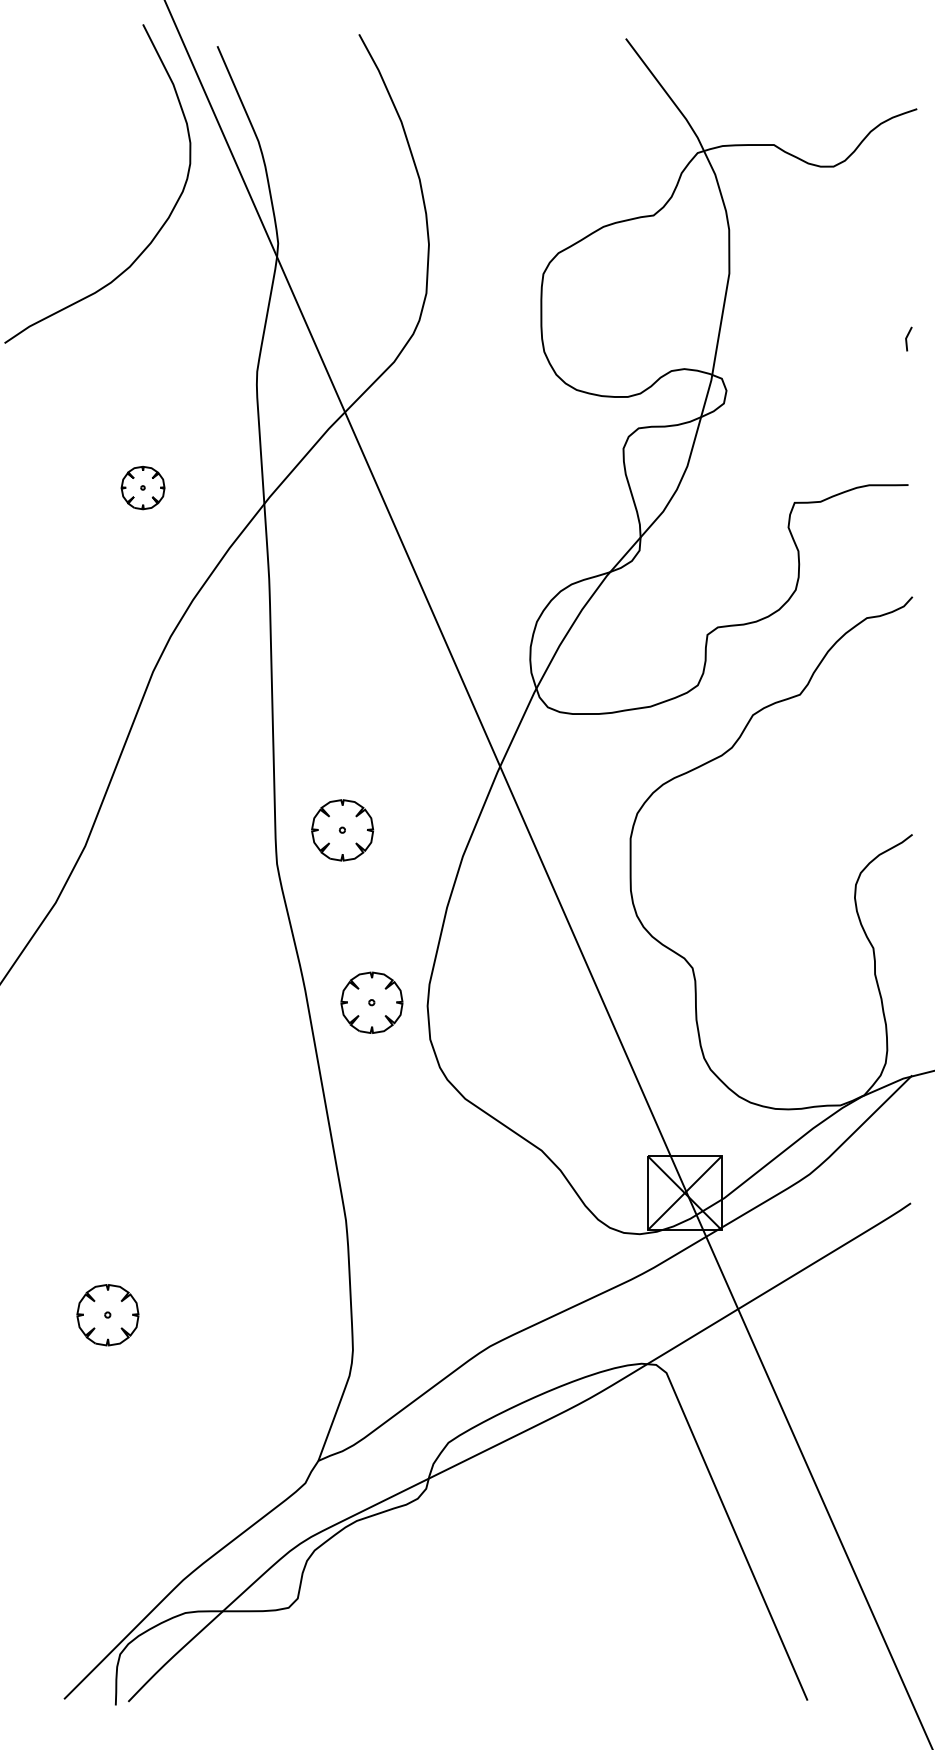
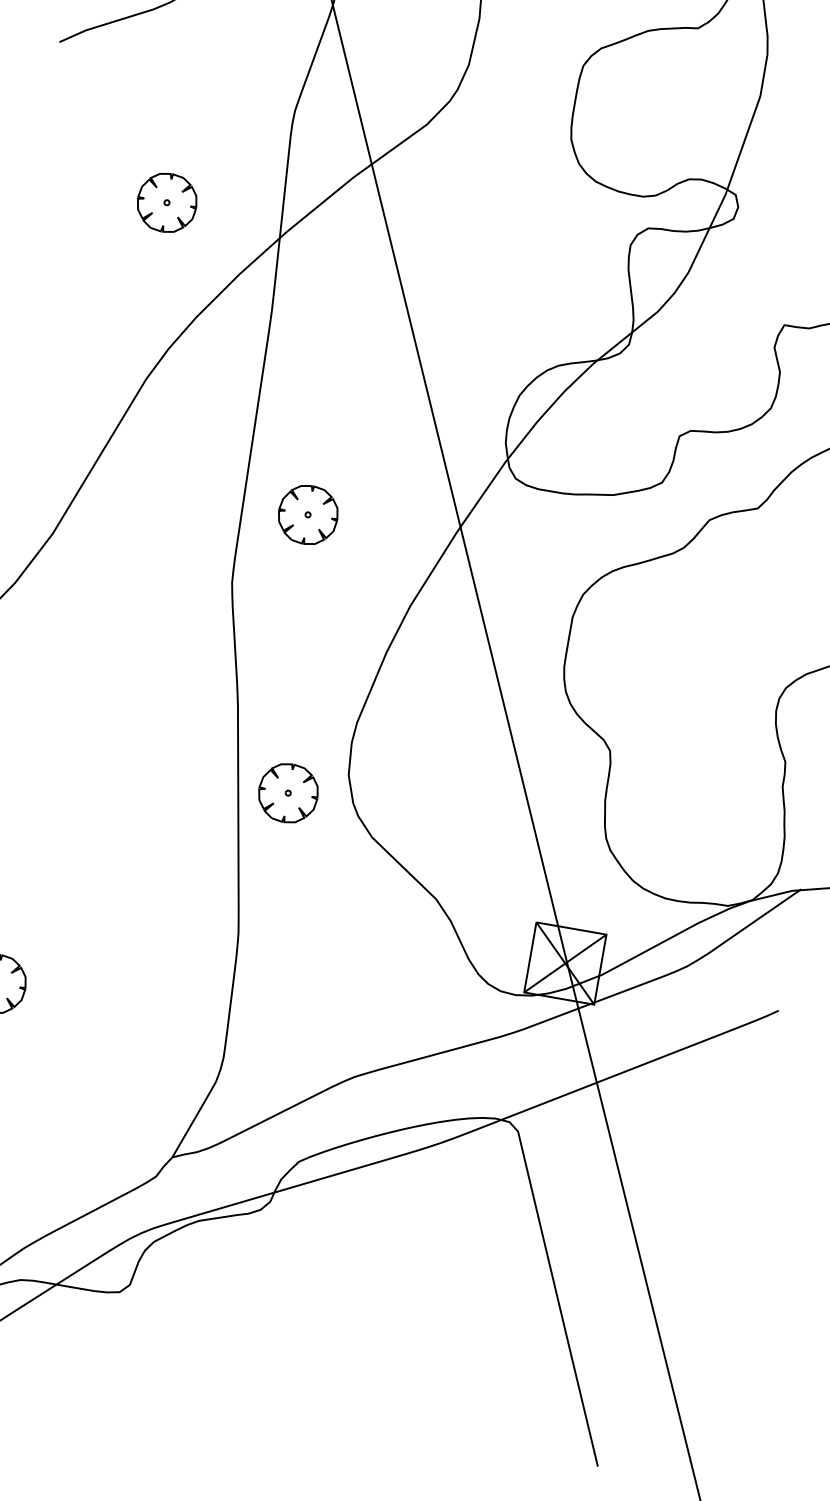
part: (142, 487) -> (166, 202), size x1.43
part: (342, 830) -> (308, 515), moved
part: (371, 1002) -> (287, 792), moved

